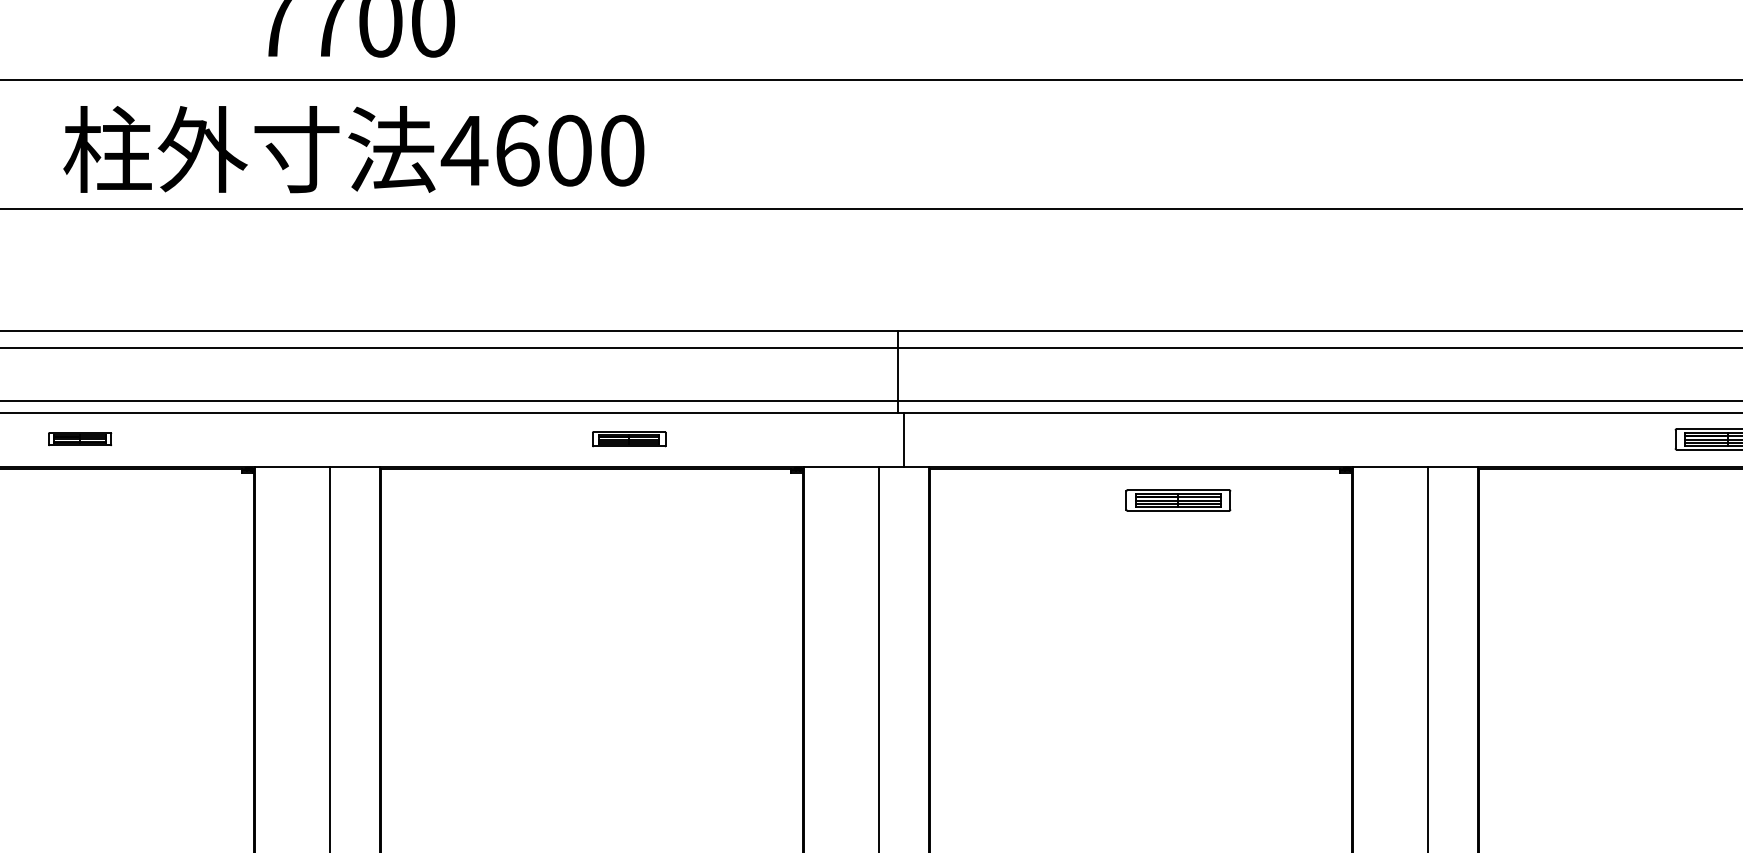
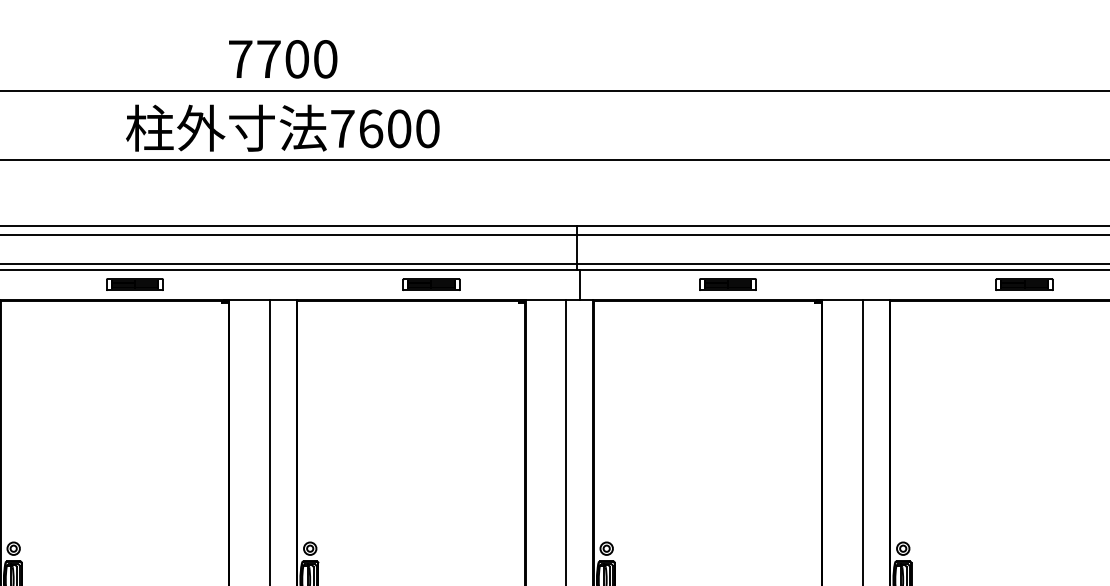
text: (464, 149) -> (342, 128), 4600 -> 7600
part: (79, 438) -> (134, 284), size x1.67
part: (629, 438) -> (431, 284), size x1.43
part: (1177, 500) -> (727, 284), moved

